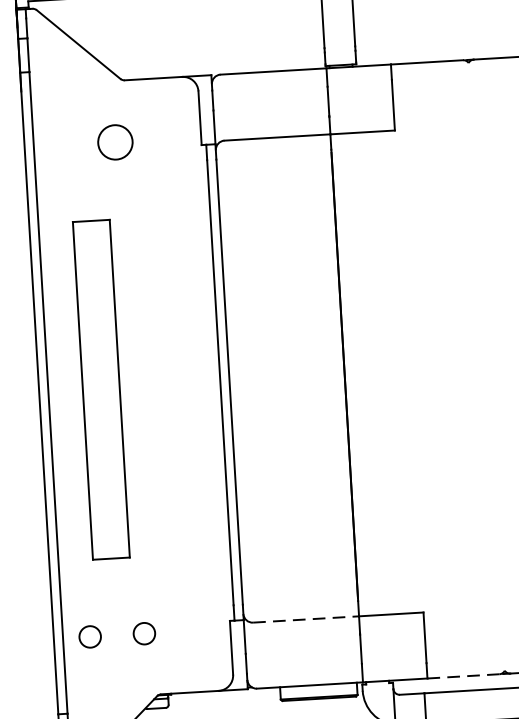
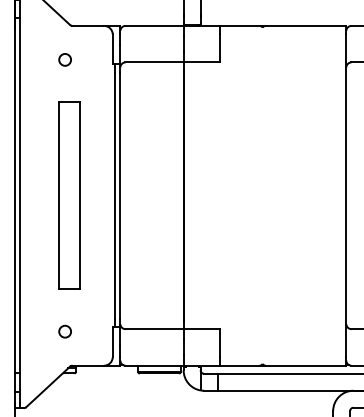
circle: (114, 141) -> (64, 59), size x0.62
part: (101, 389) -> (69, 195), moved
line: (307, 620) -> (155, 329), dashed -> solid
circle: (88, 636) -> (34, 331), removed
line: (463, 676) -> (239, 365), dashed -> solid

